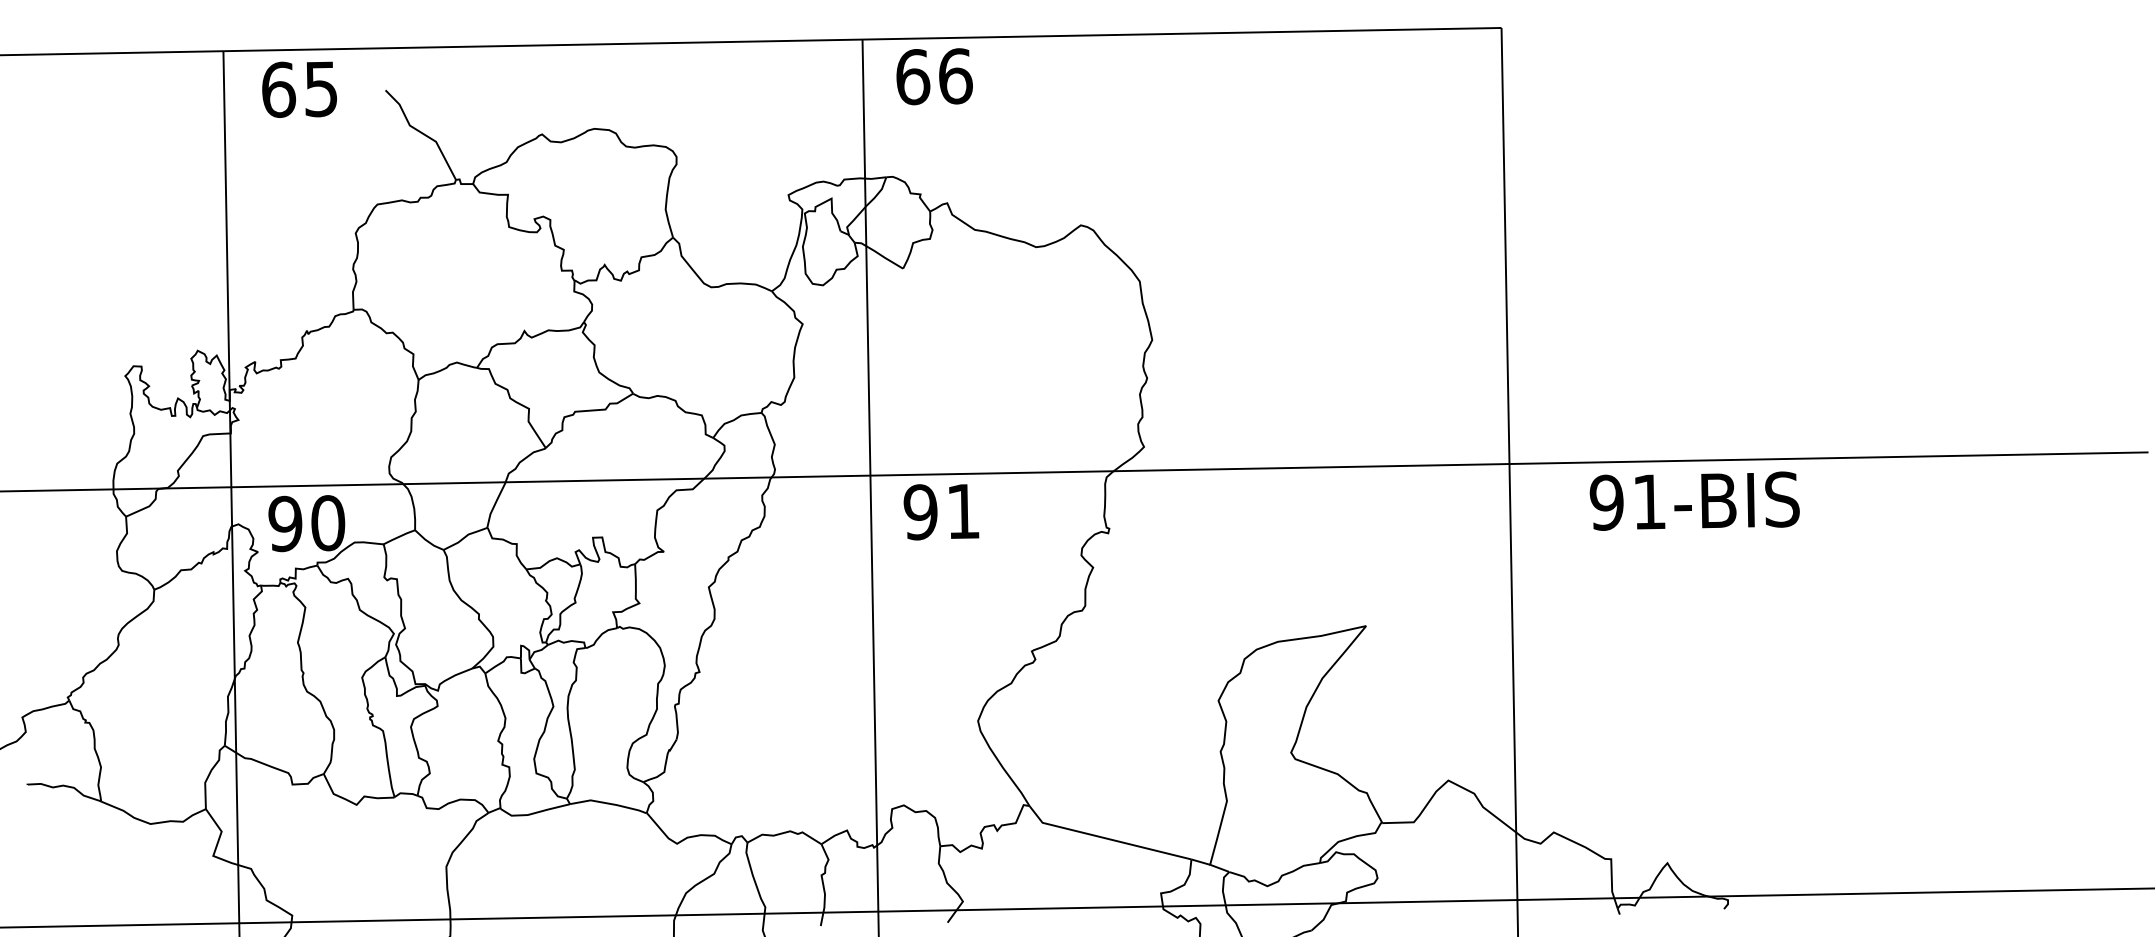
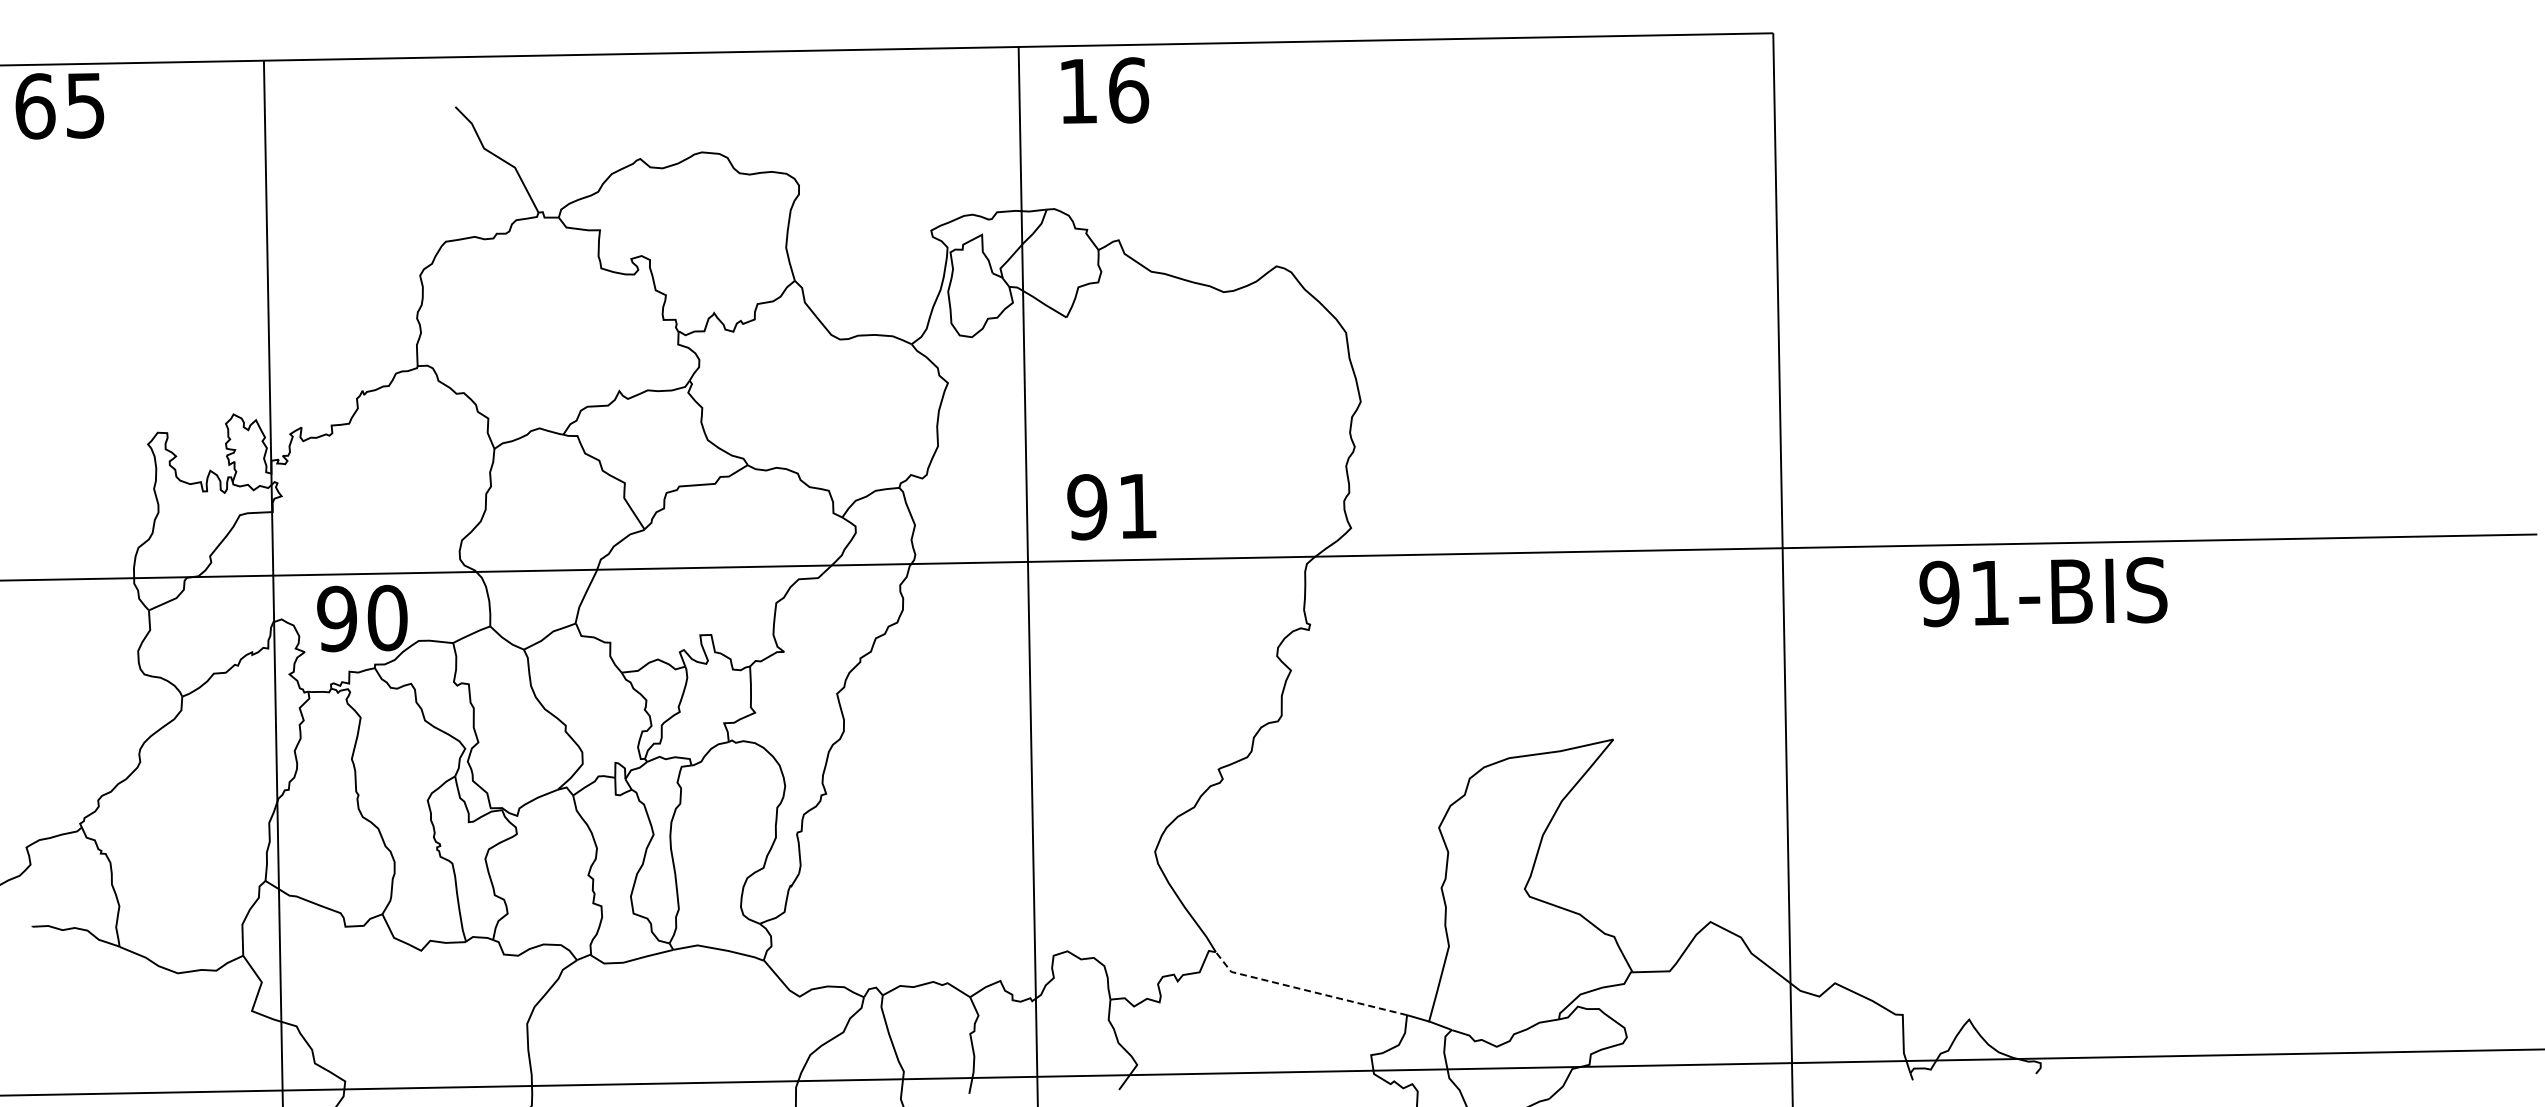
text: (913, 77) -> (1078, 91), 66 -> 16
text: (299, 89) -> (59, 106), moved
text: (1694, 501) -> (2043, 592), moved
text: (941, 512) -> (1111, 507), moved
line: (1105, 838) -> (1305, 990), solid -> dashed

